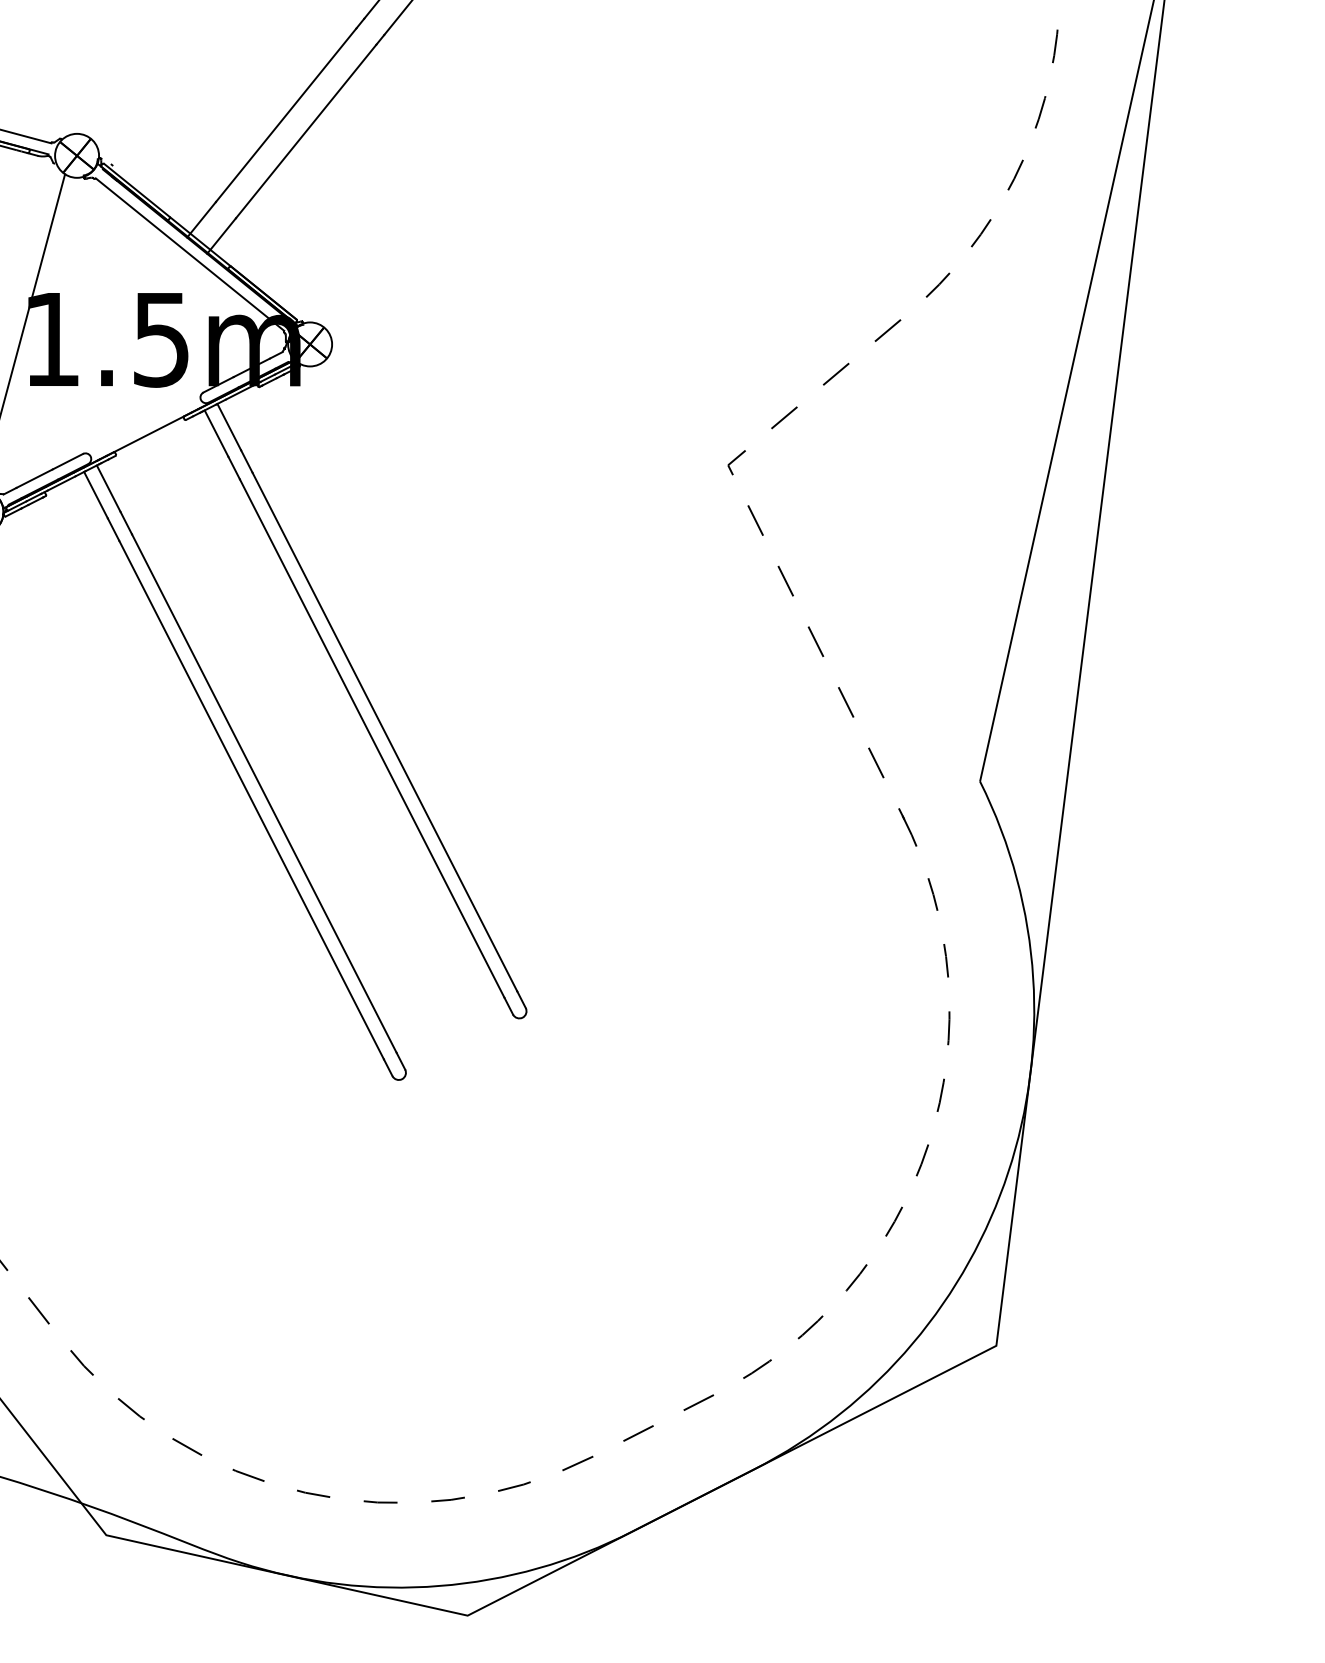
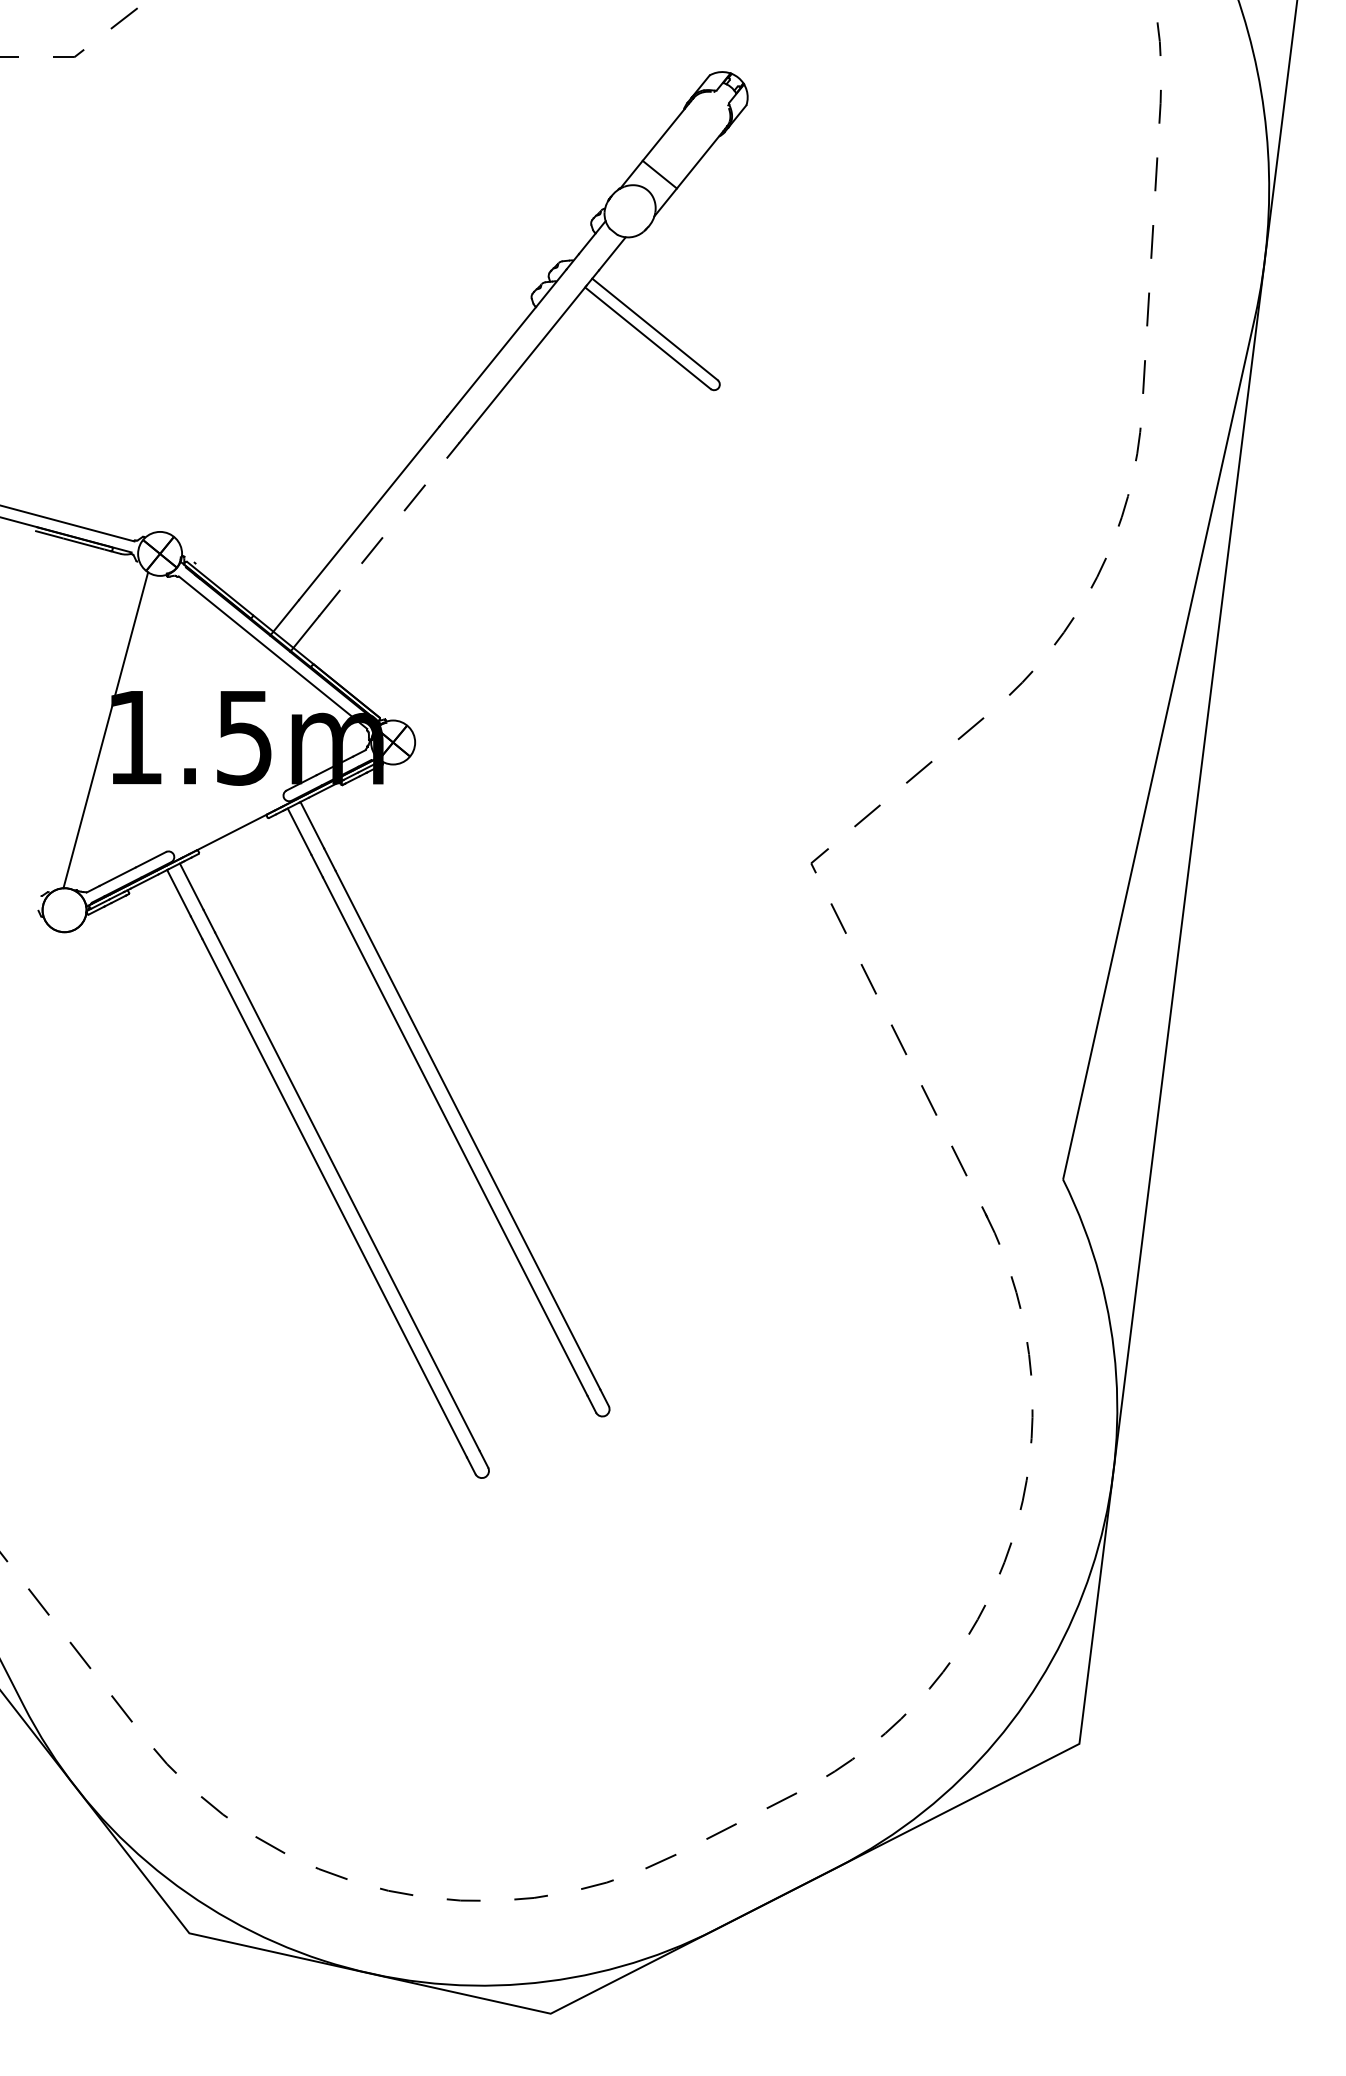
line: (306, 131) -> (389, 529), solid -> dashed

